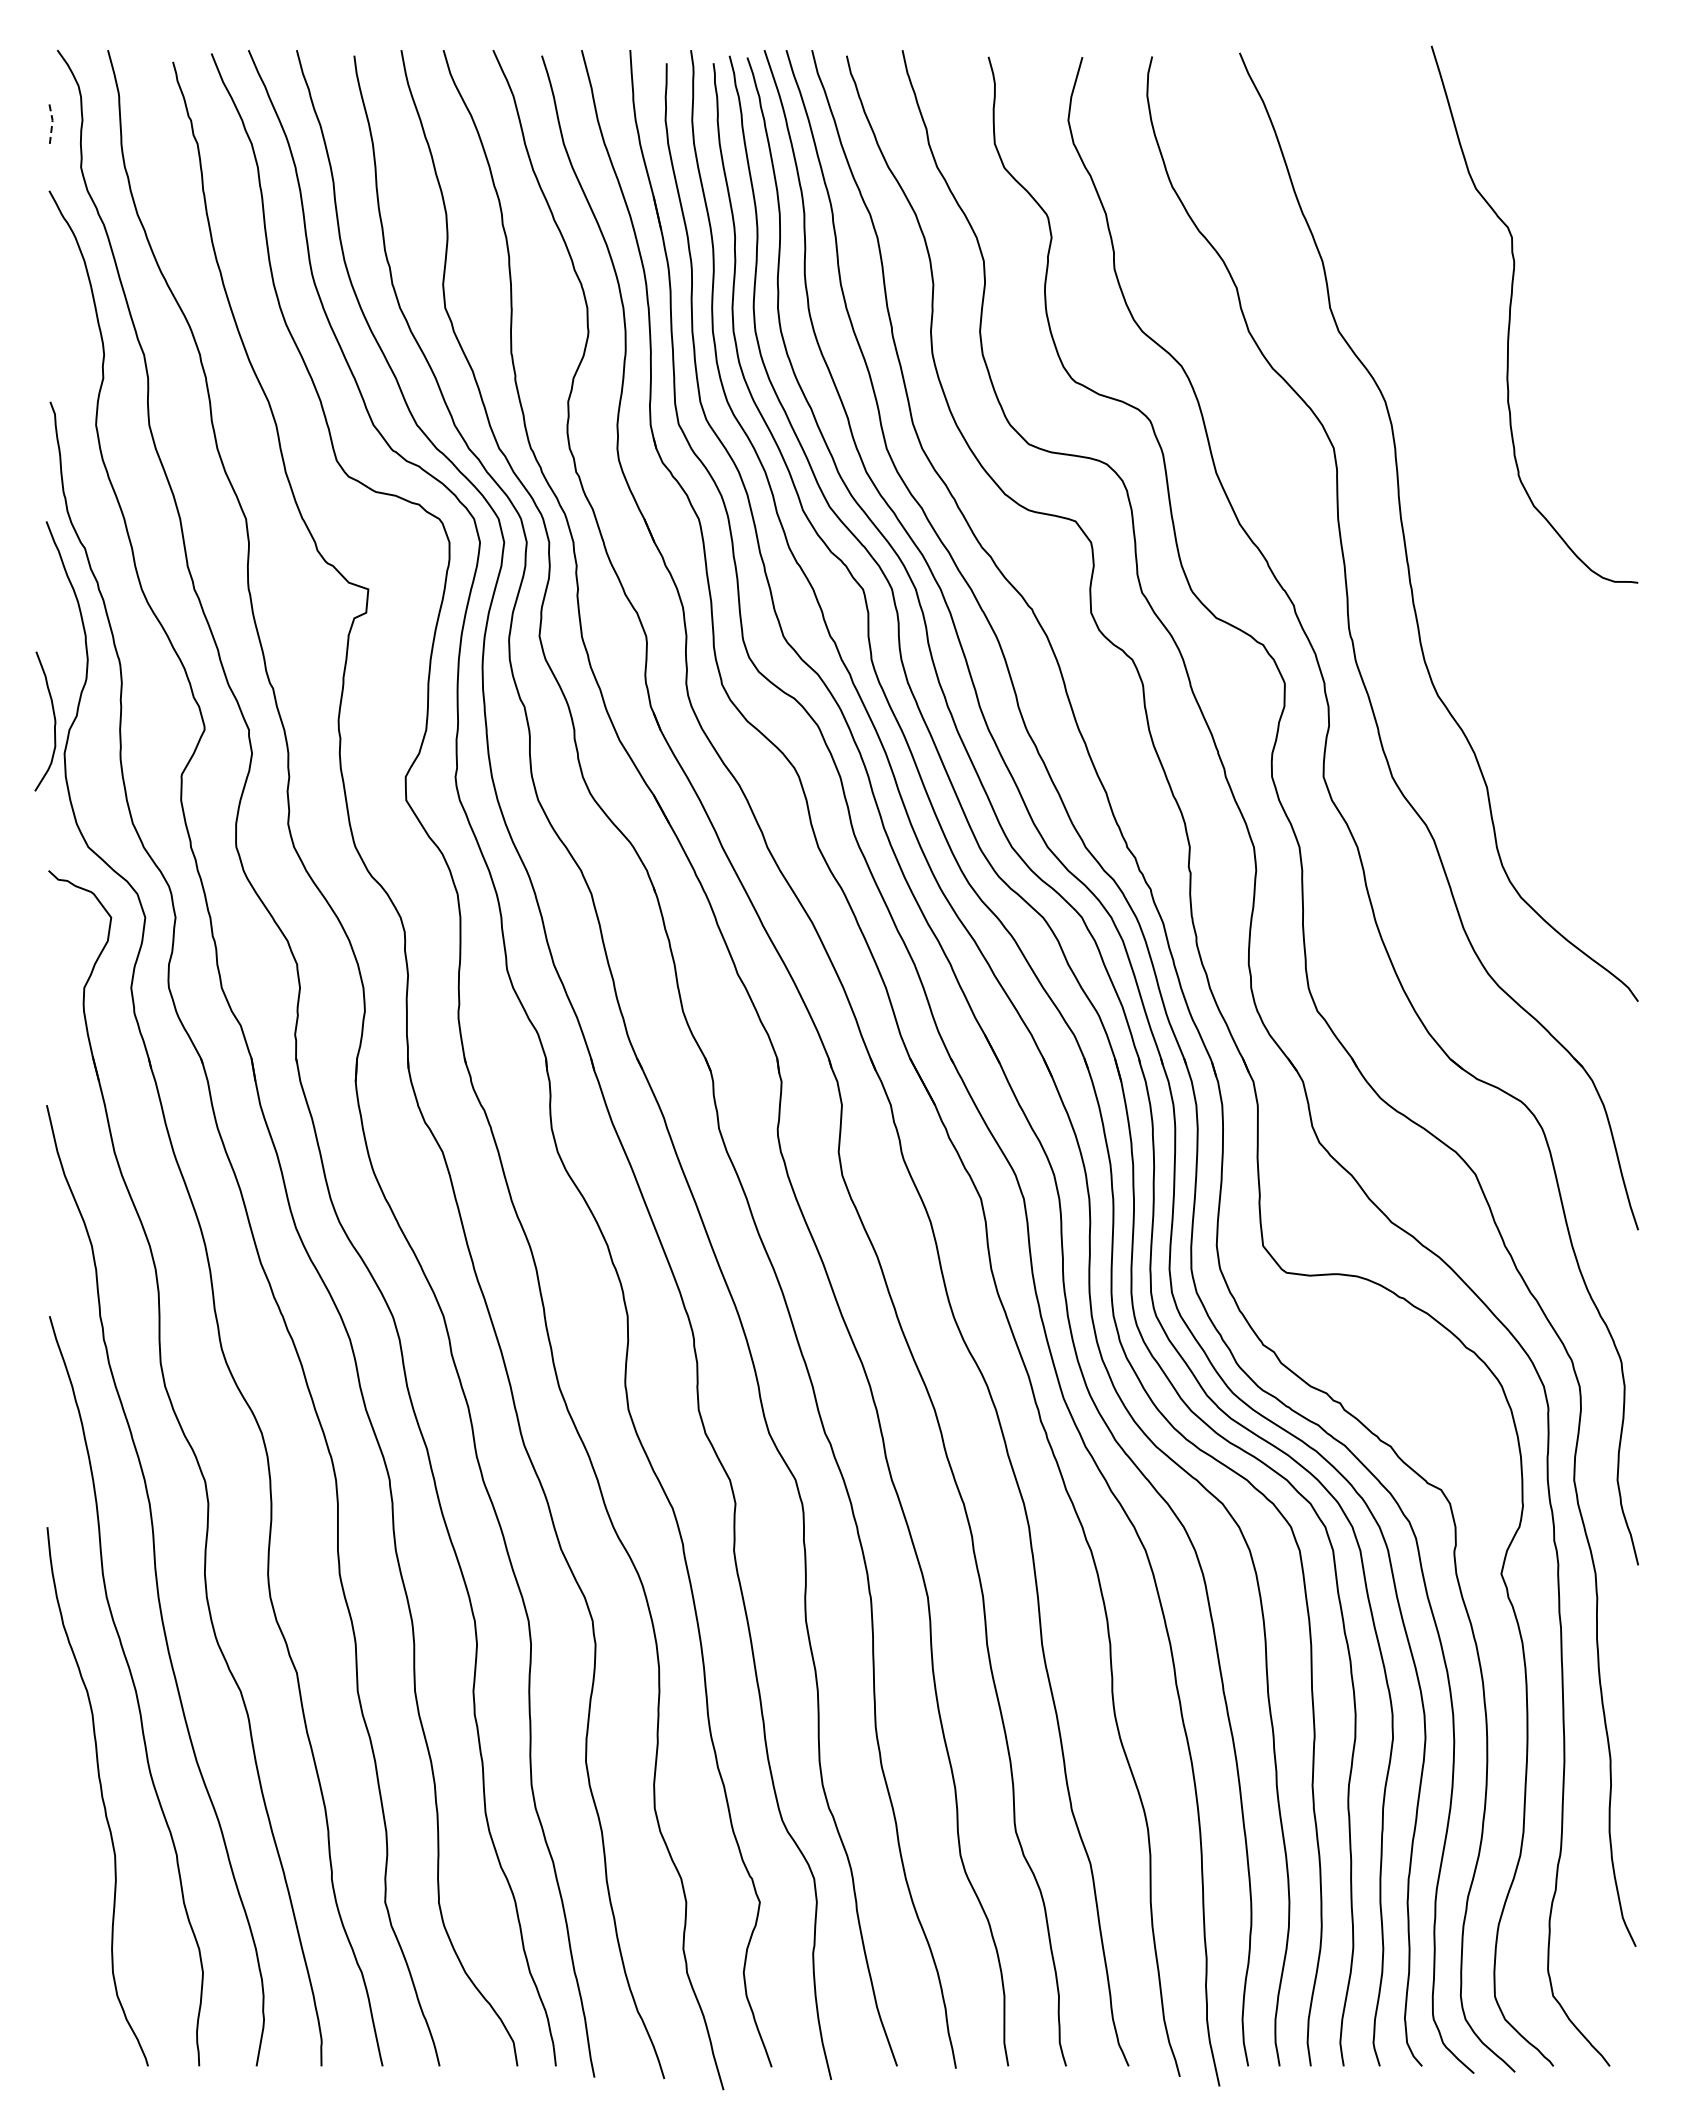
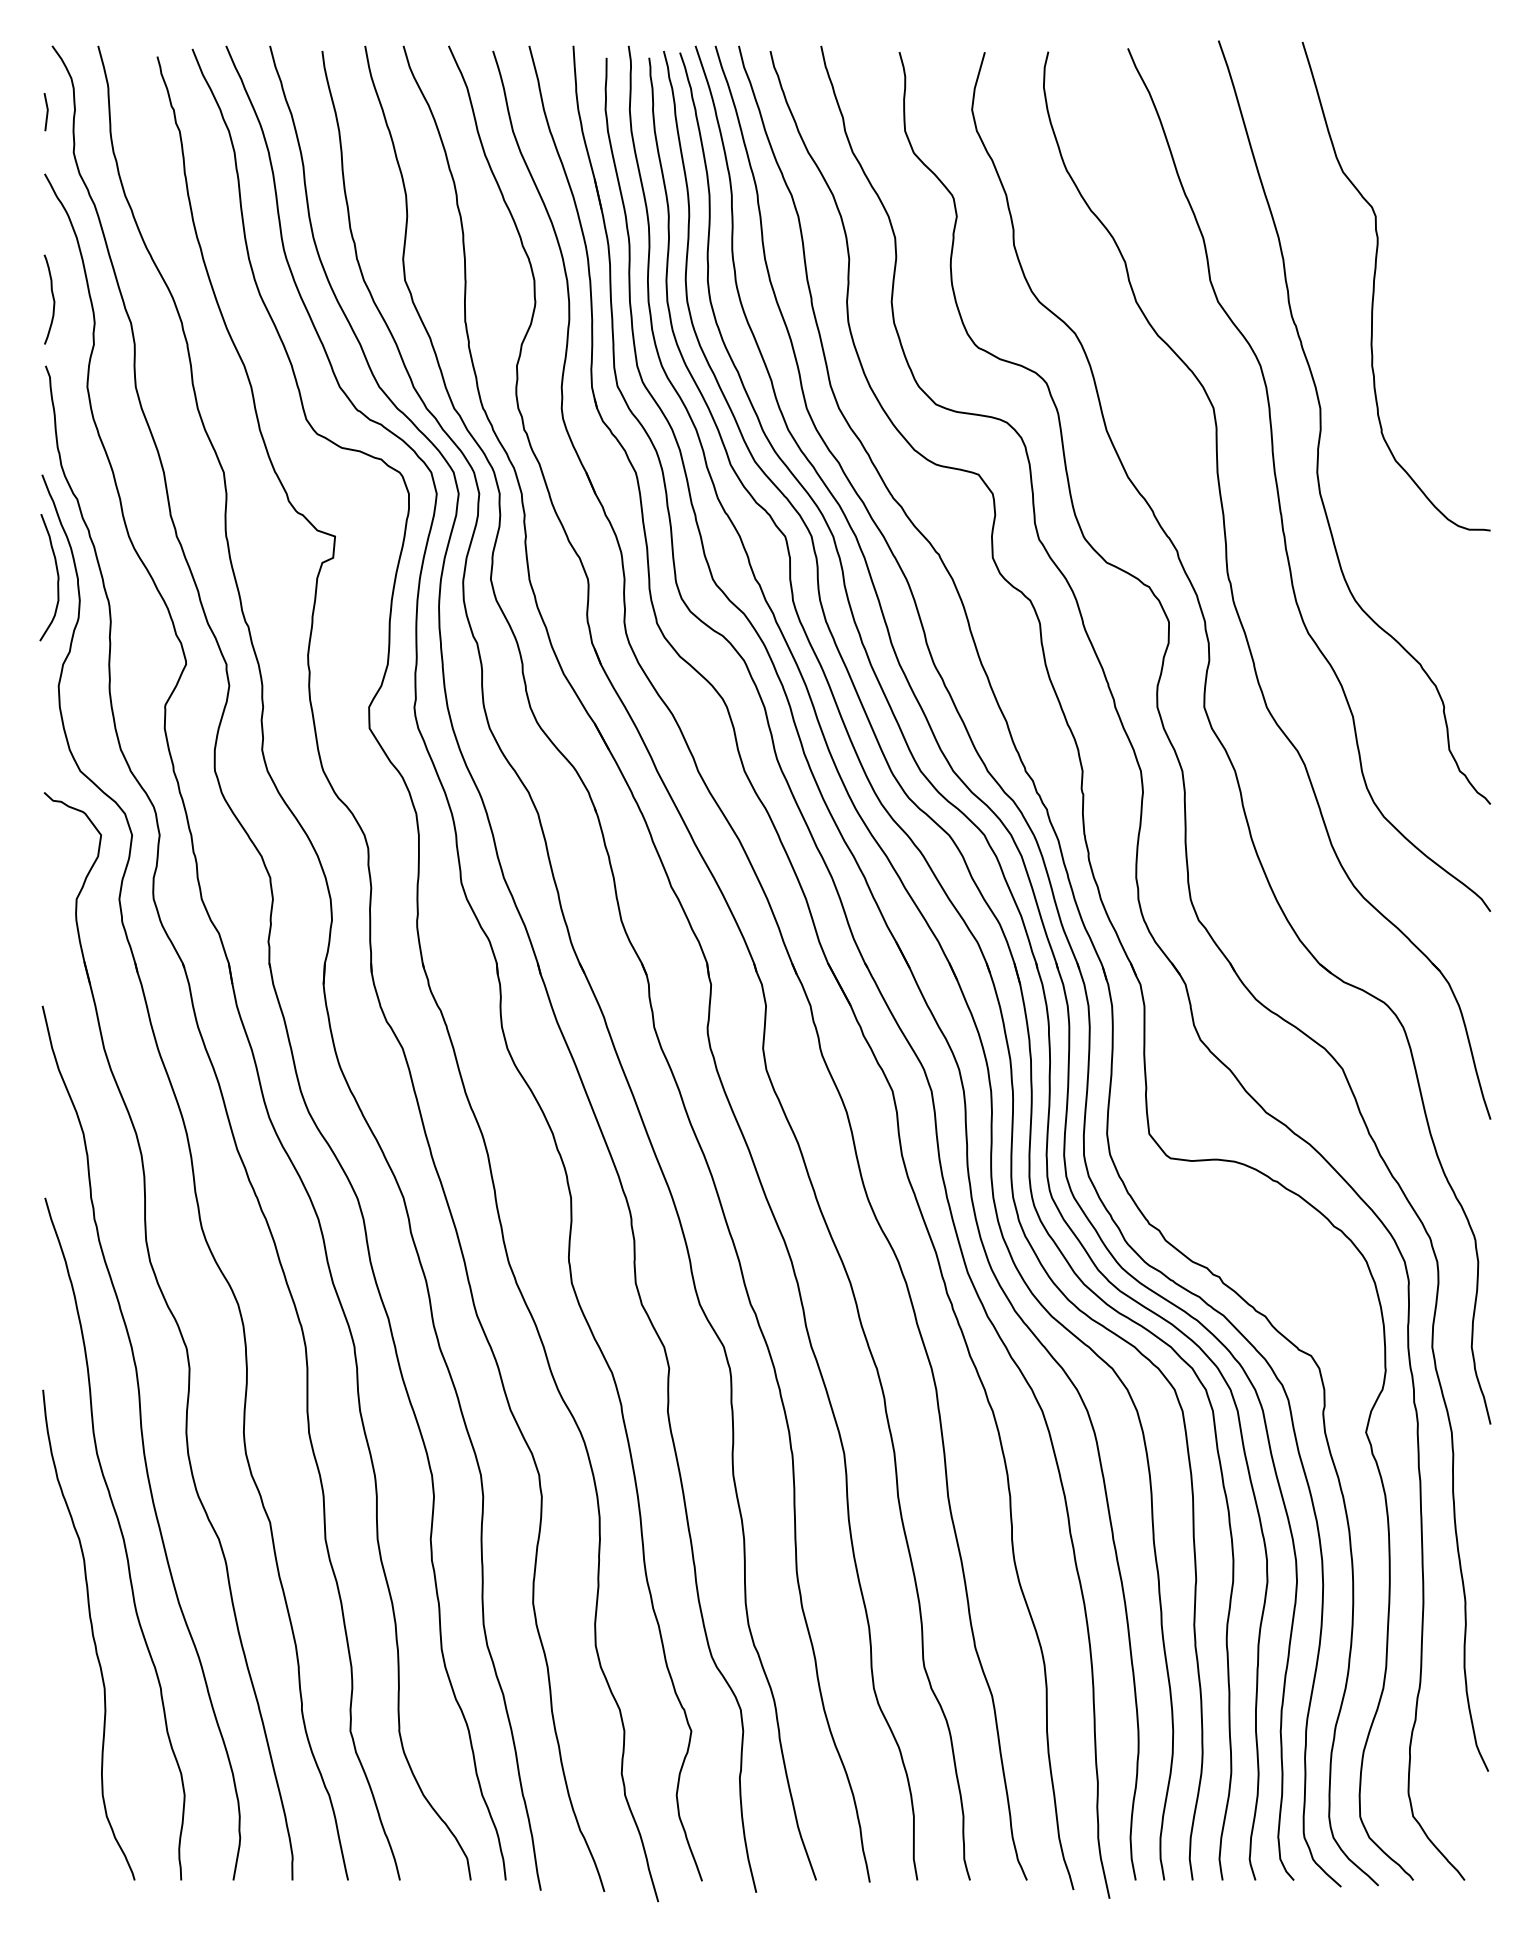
line: (52, 122) -> (47, 111), dashed -> solid
curve: (57, 326) -> (52, 297), added
curve: (1452, 464) -> (1321, 422), added
curve: (53, 717) -> (56, 573), moved

